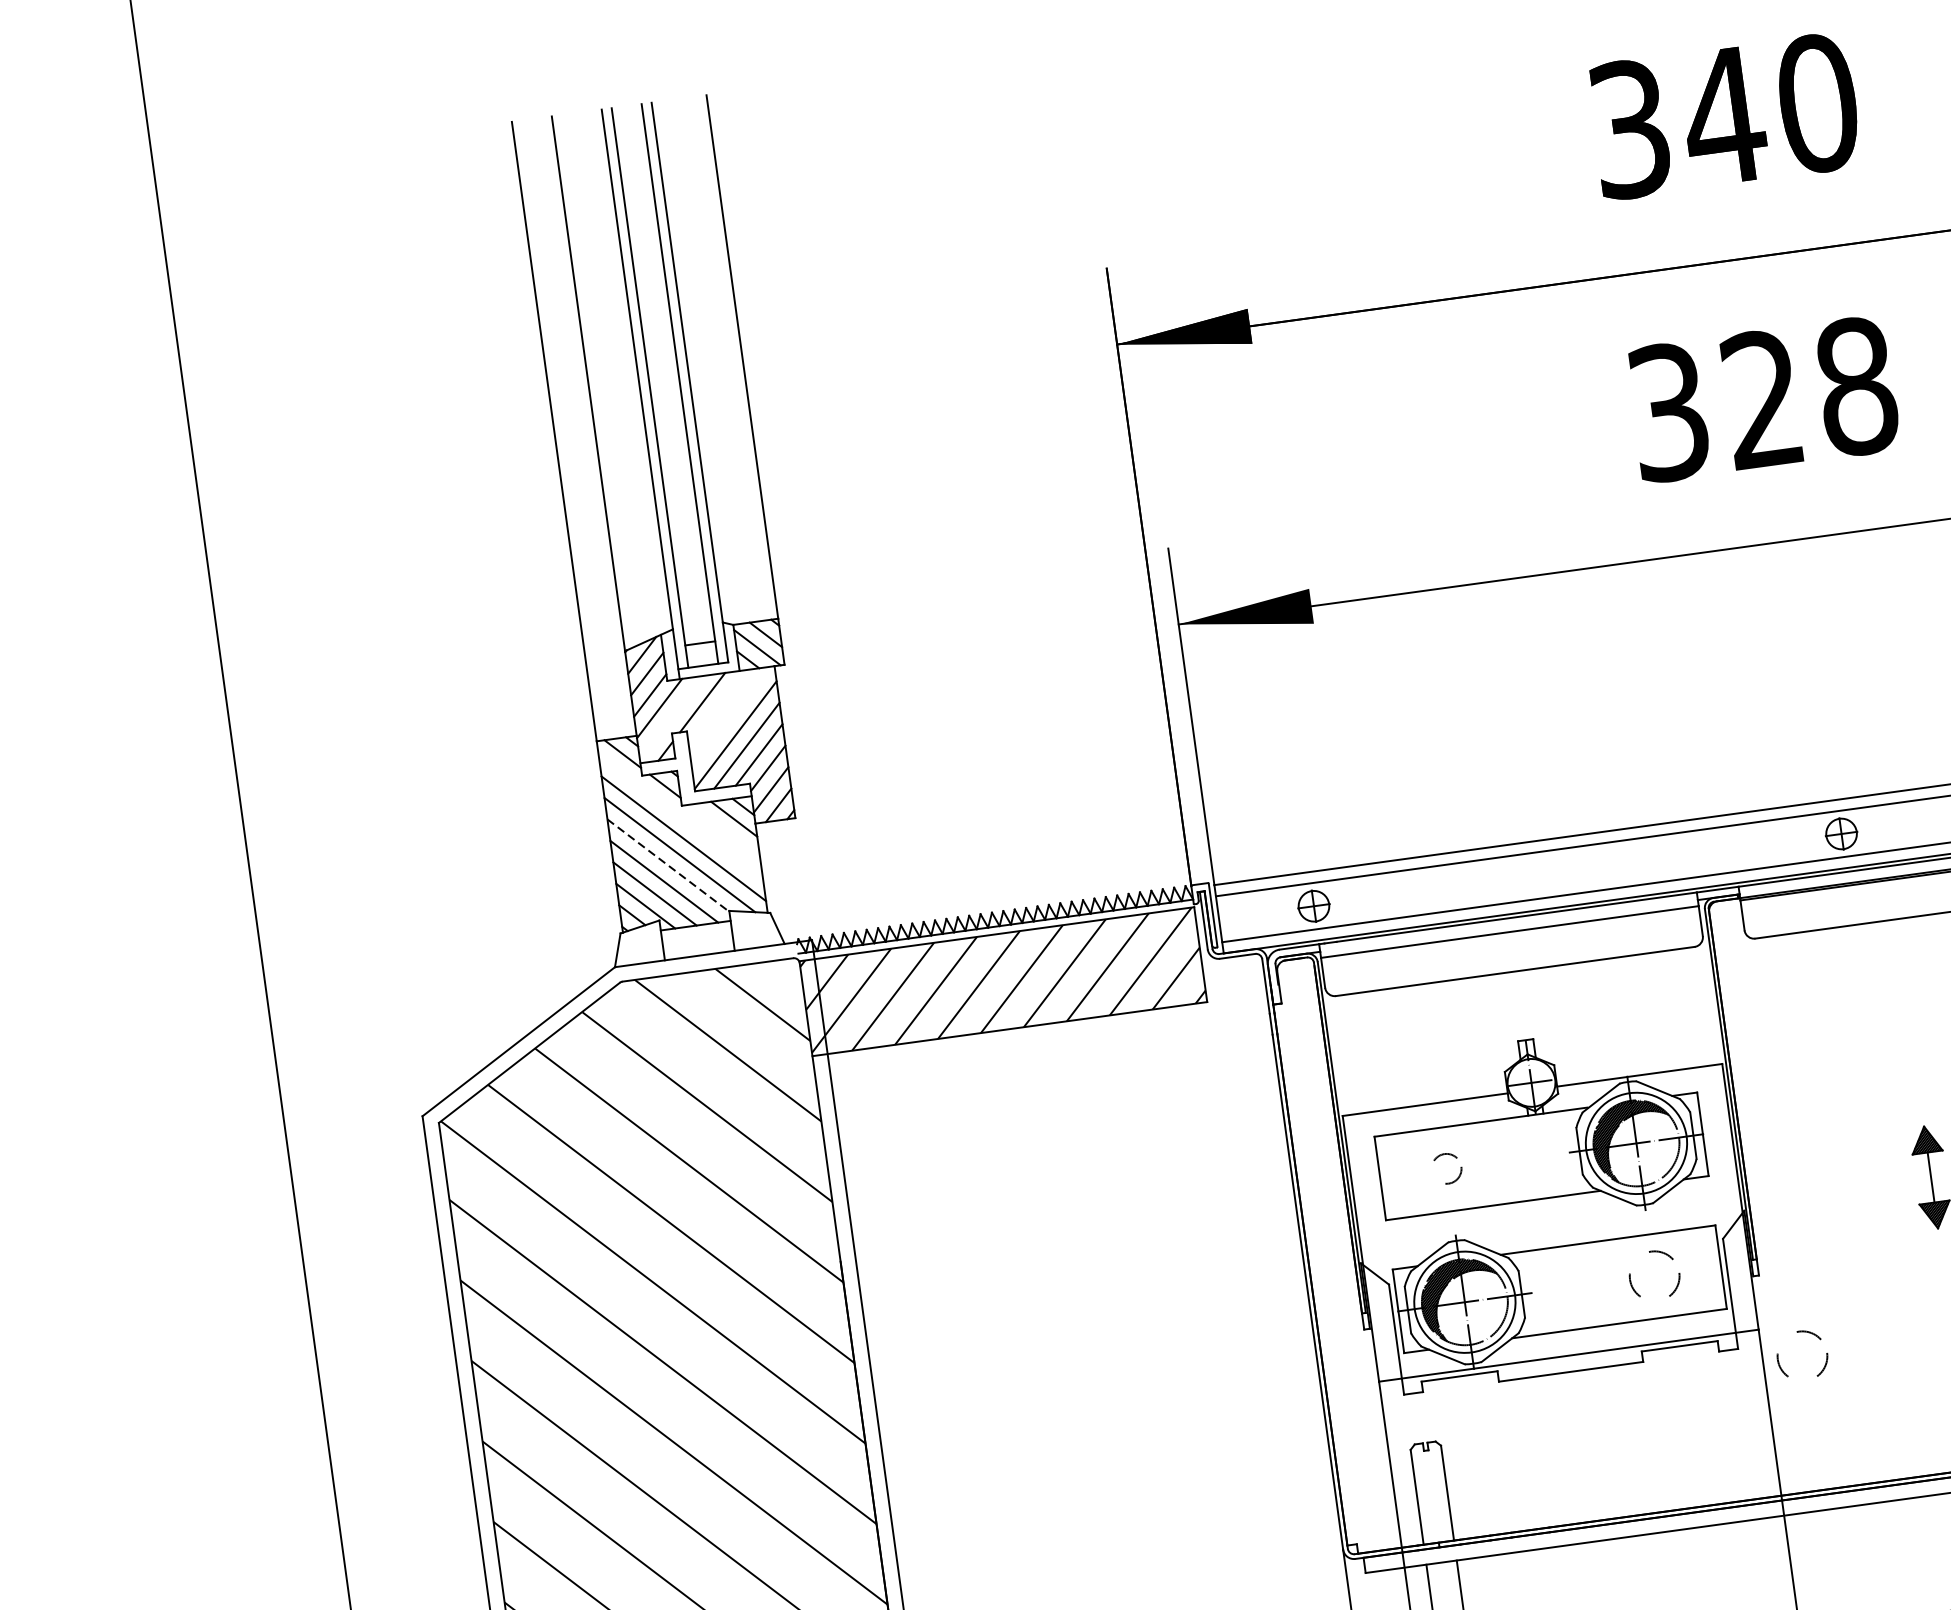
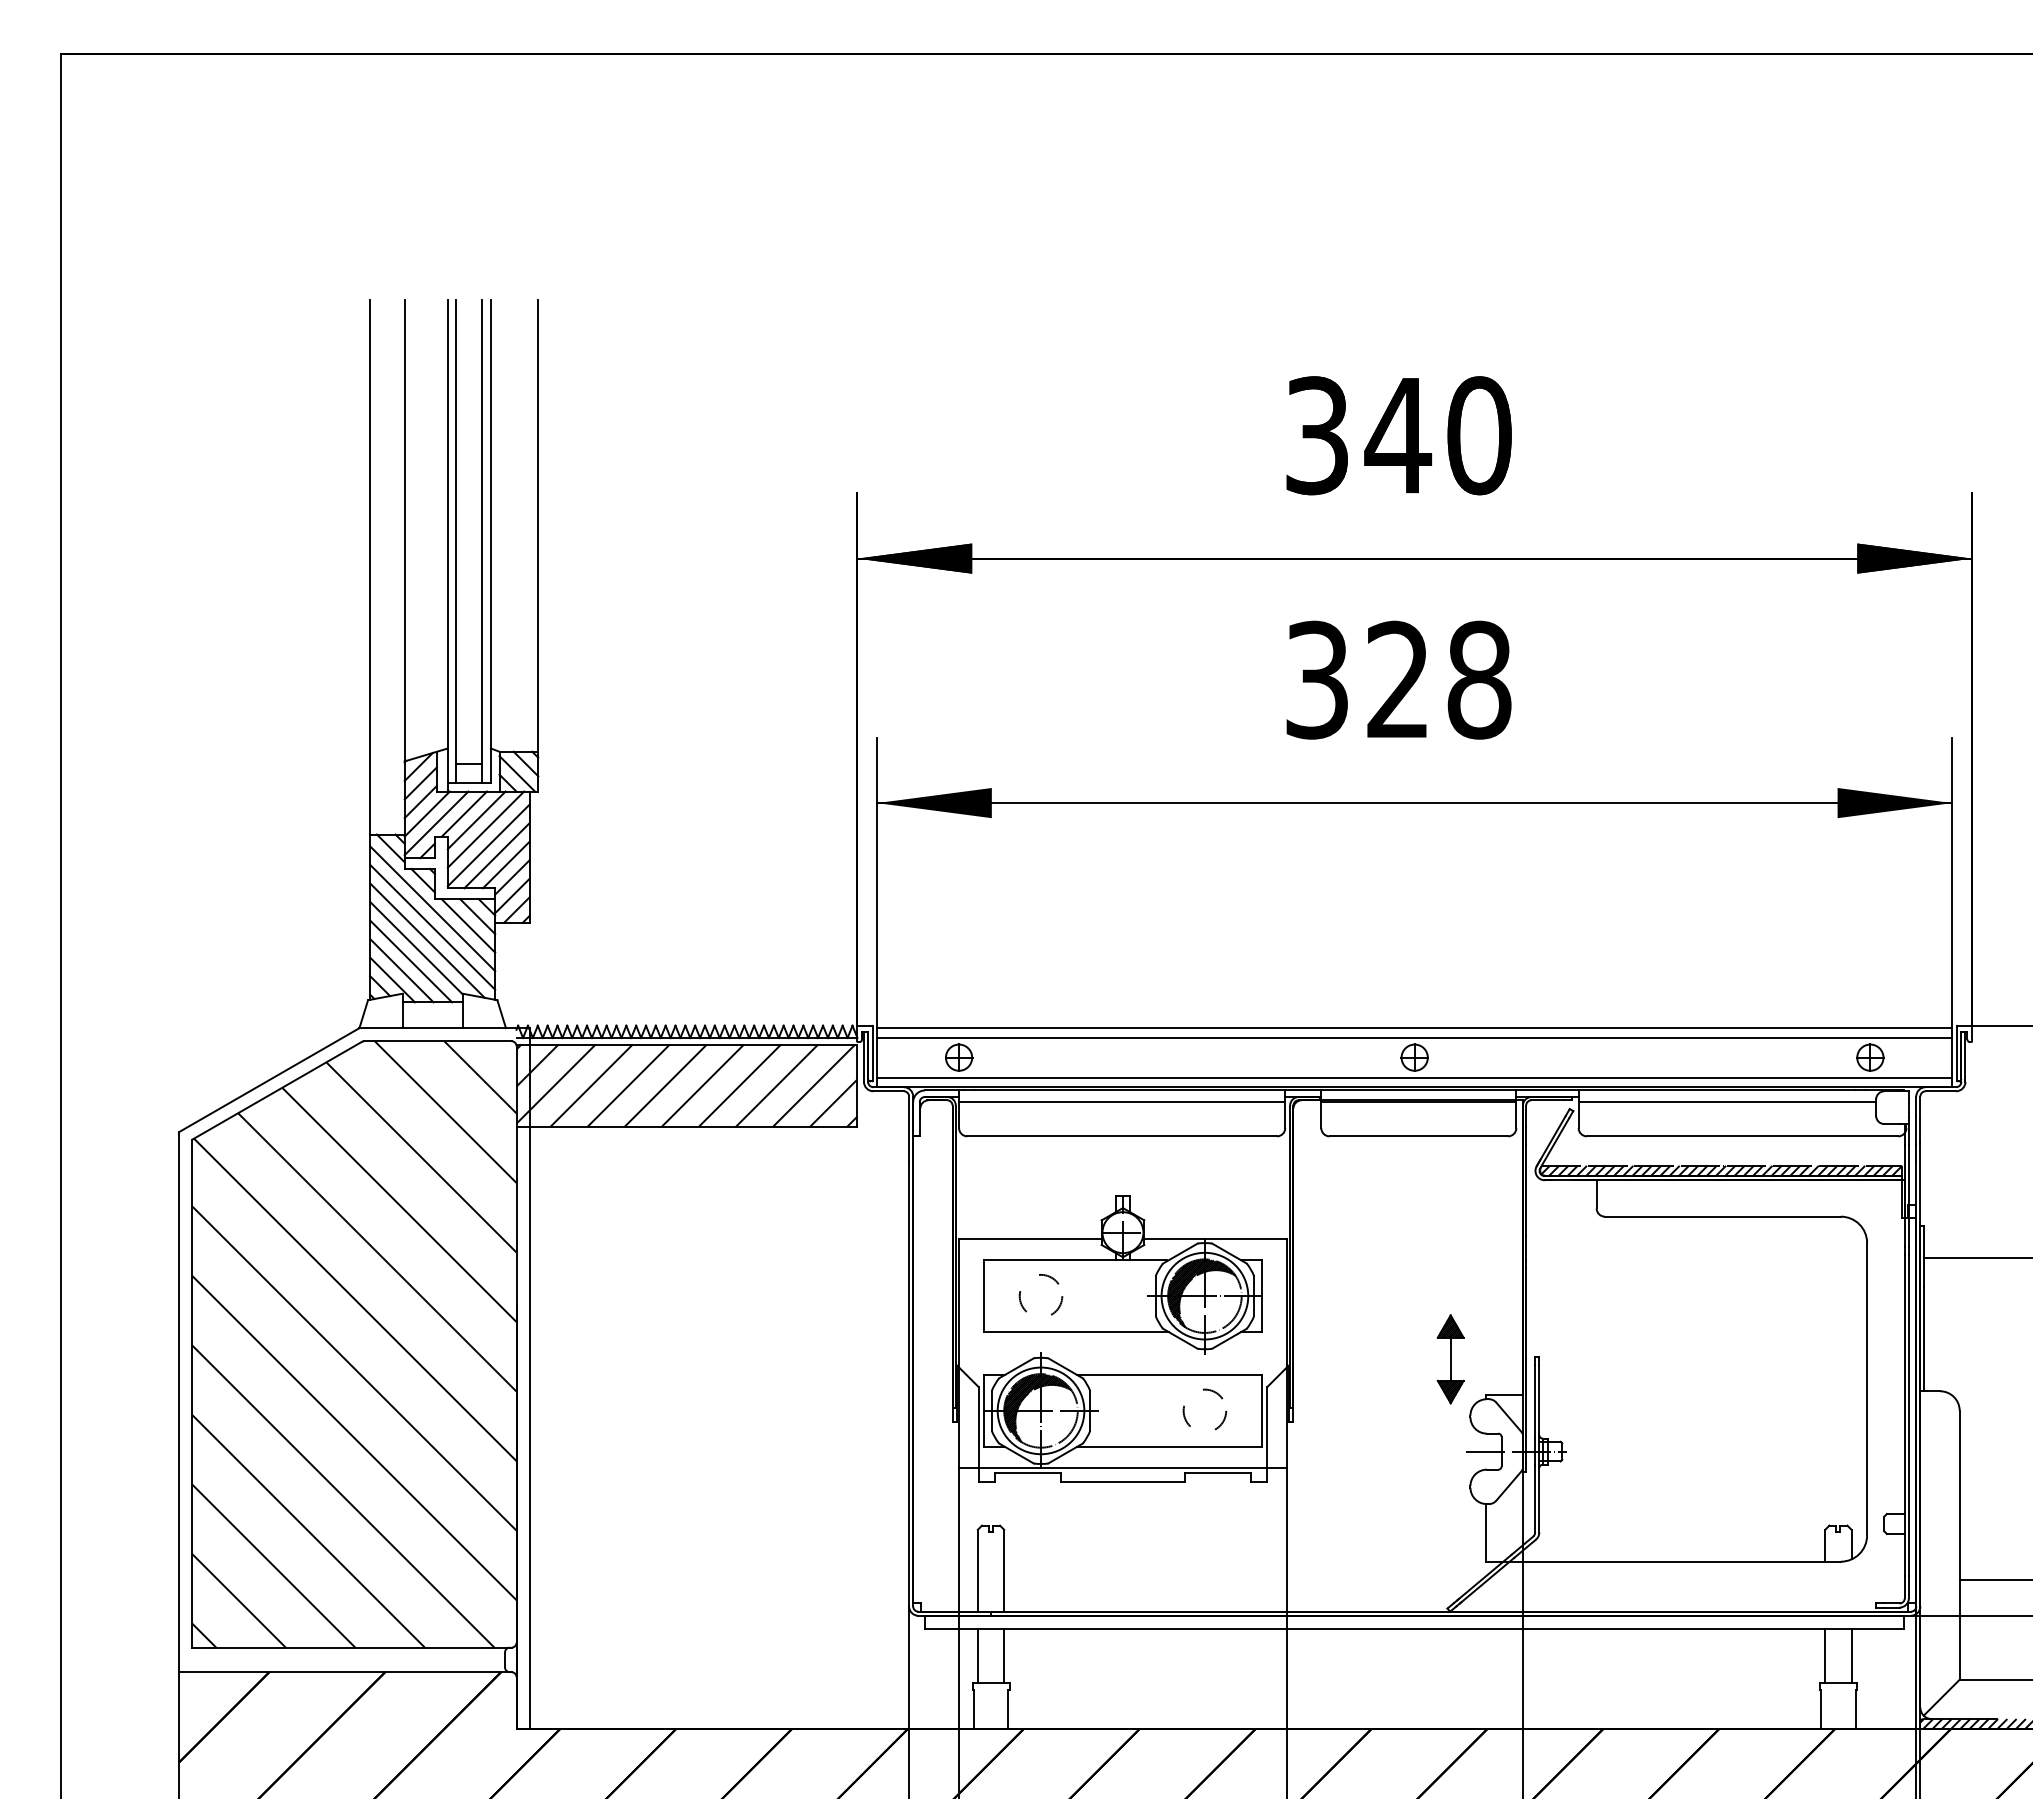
line: (717, 708) -> (476, 820), added
line: (671, 717) -> (436, 823), added
line: (729, 717) -> (485, 829), added
line: (680, 817) -> (432, 908), added
line: (724, 831) -> (468, 925), added
line: (668, 865) -> (416, 948), dashed -> solid
circle: (1445, 1167) -> (1040, 1294), size x1.67
circle: (1801, 1354) -> (1320, 1494), removed

